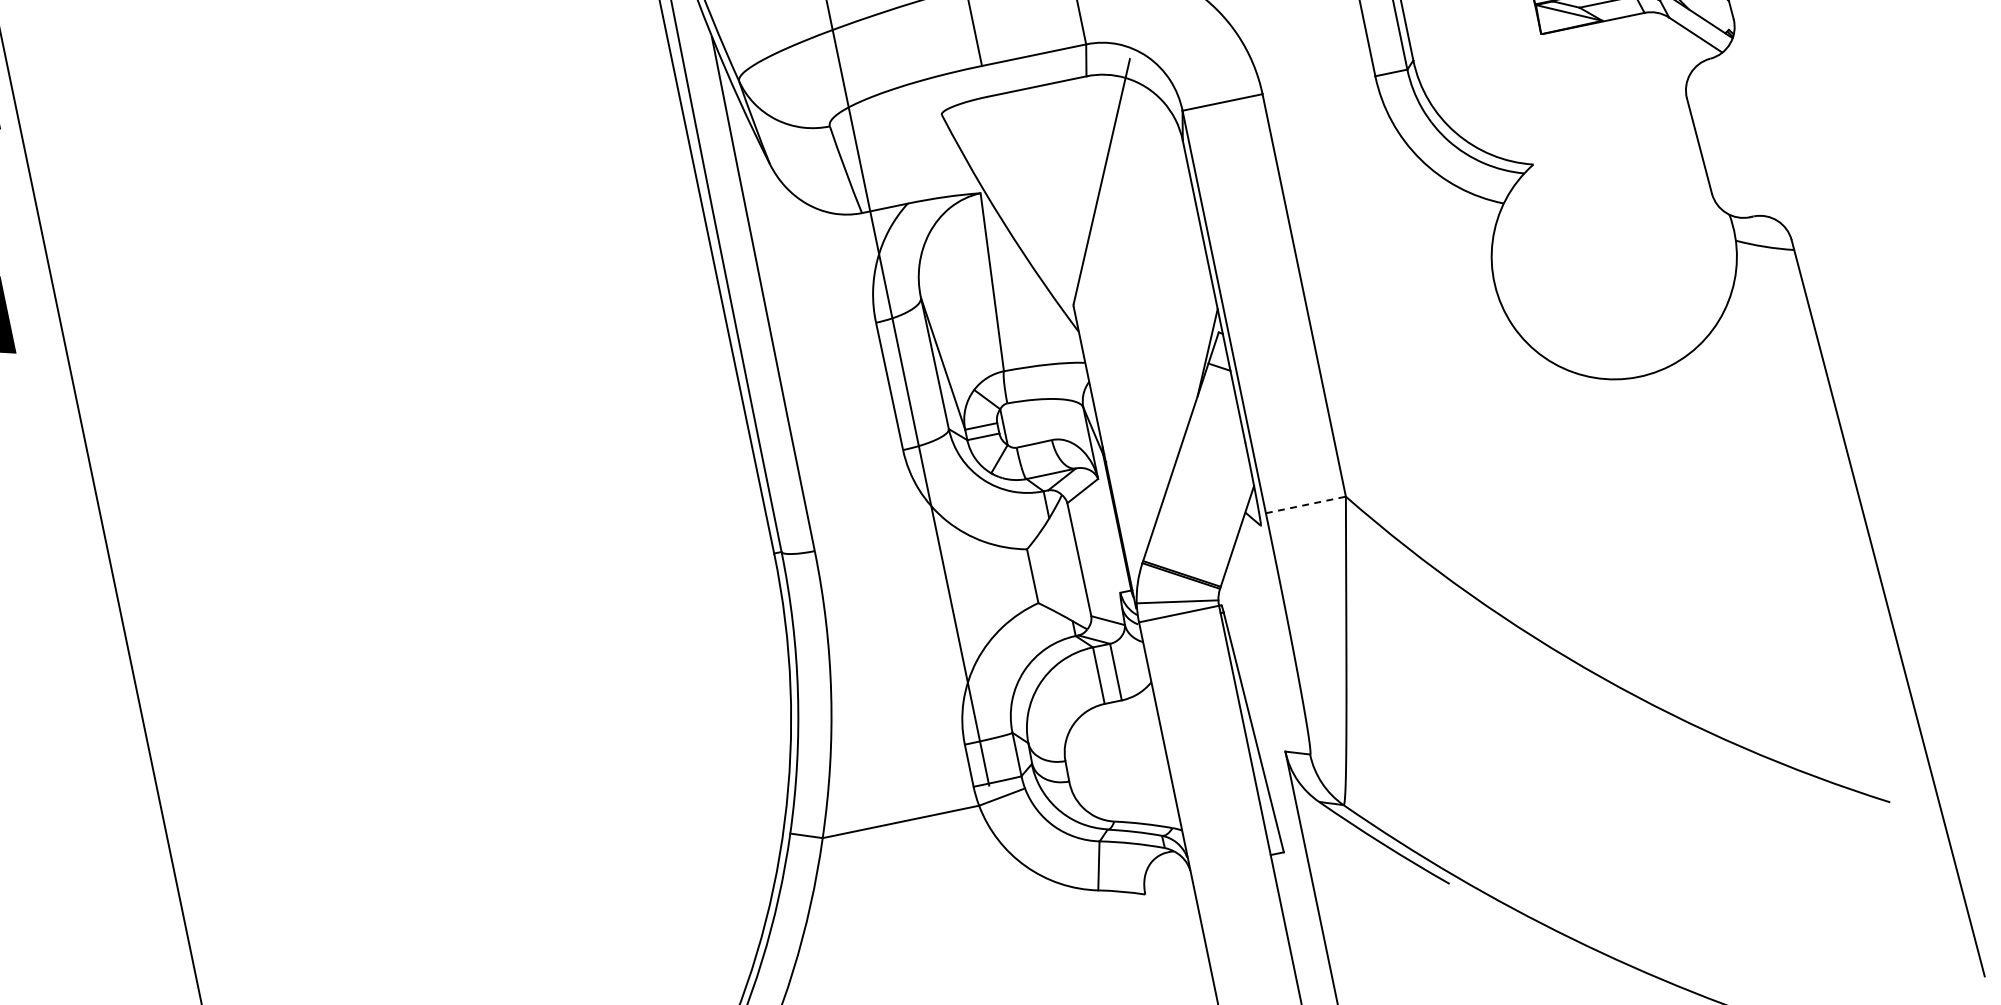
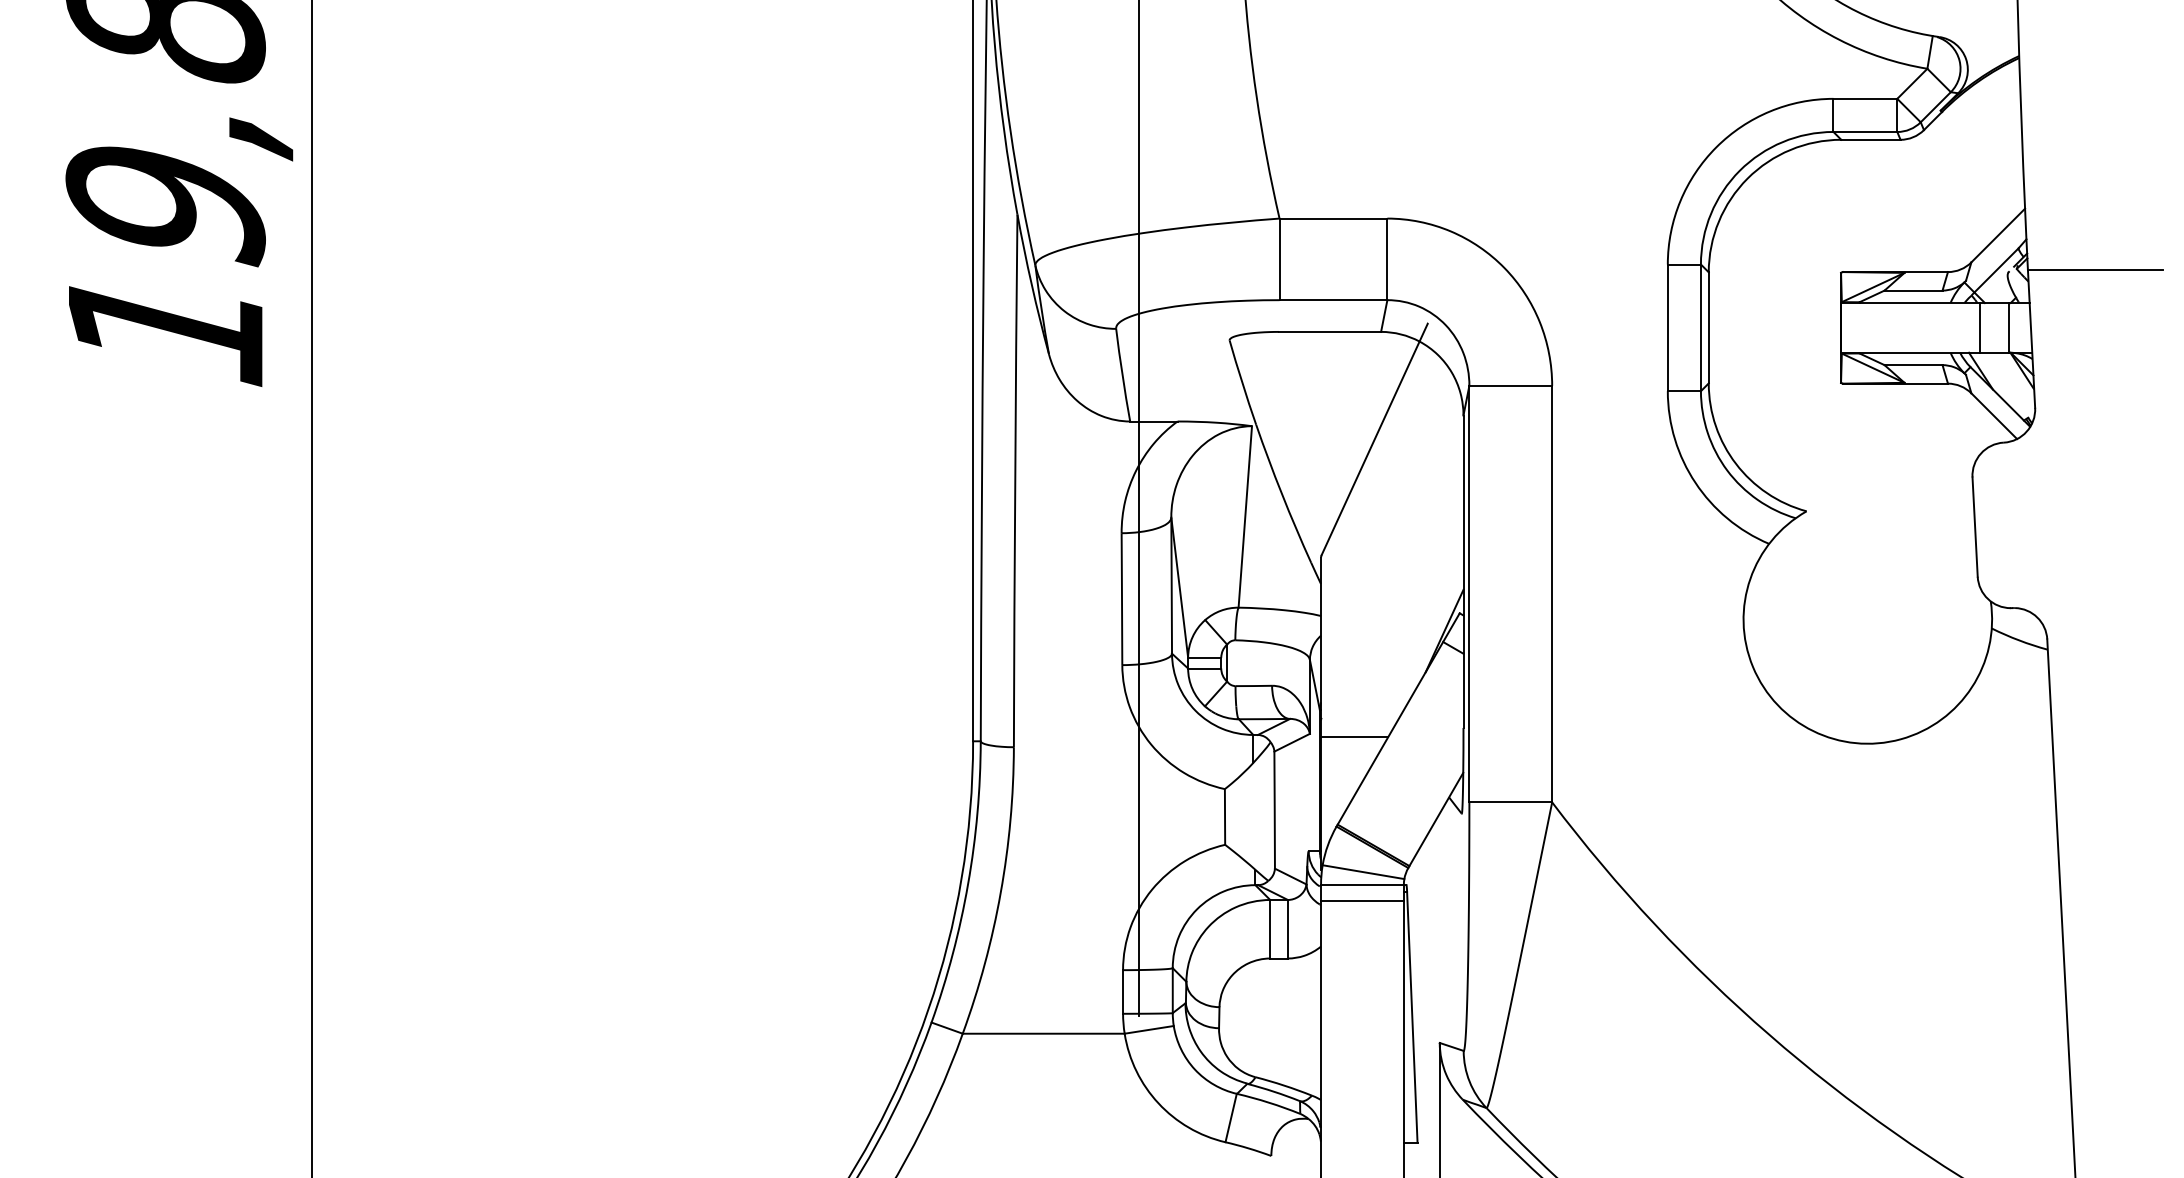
line: (1141, 472) -> (1354, 736), added
line: (1306, 504) -> (1511, 802), dashed -> solid
line: (1182, 630) -> (1362, 901), added

